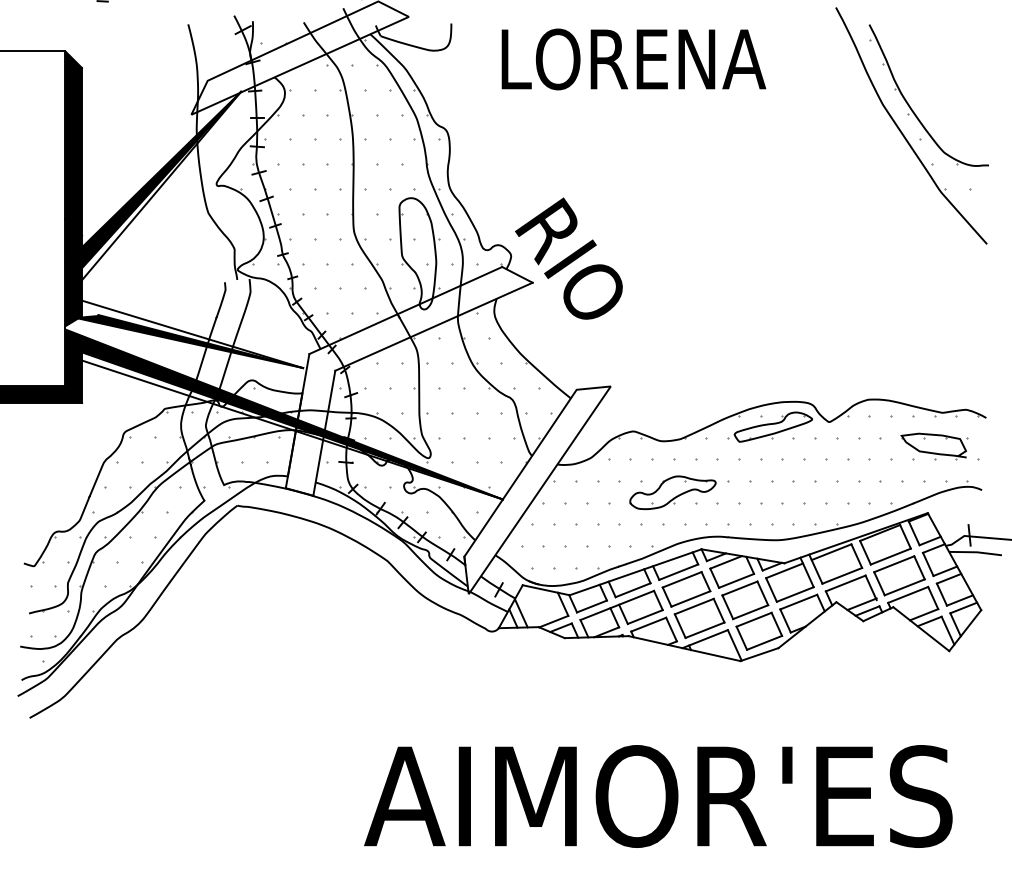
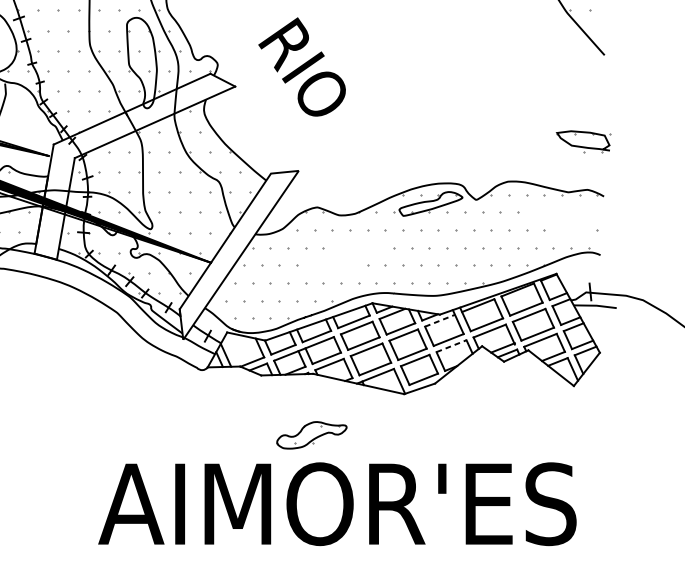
text: (568, 258) -> (301, 66), moved
part: (934, 446) -> (583, 141), moved
part: (672, 492) -> (311, 435), moved
line: (784, 570) -> (439, 320), solid -> dashed
line: (798, 602) -> (451, 346), solid -> dashed

